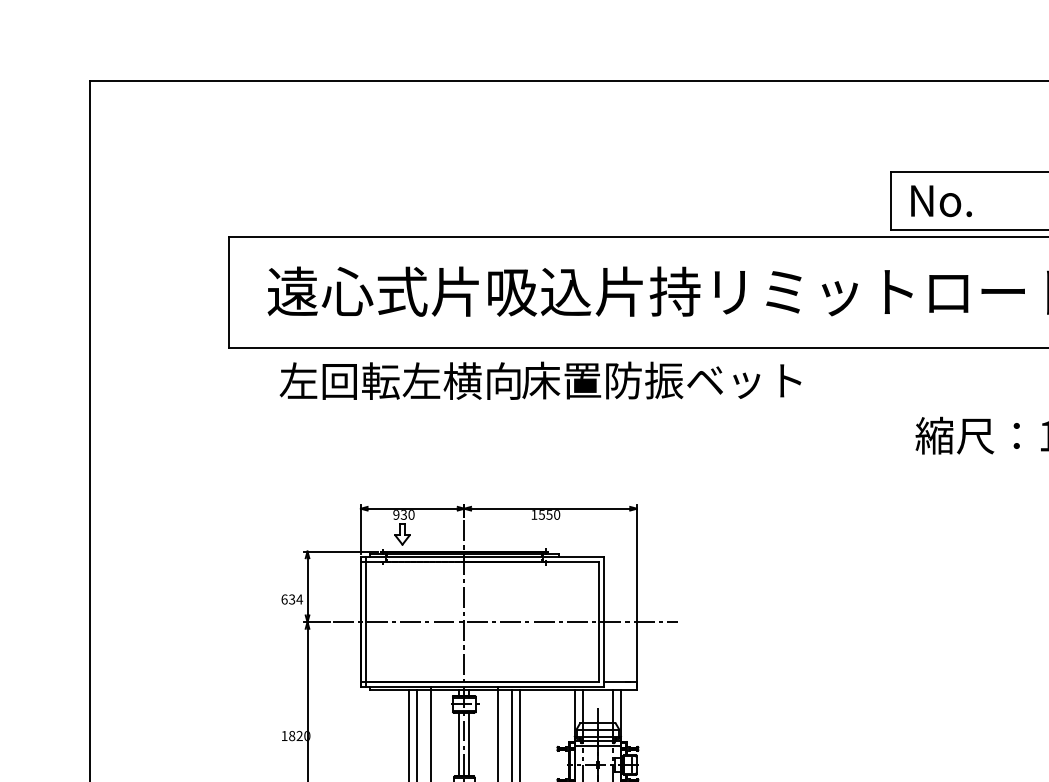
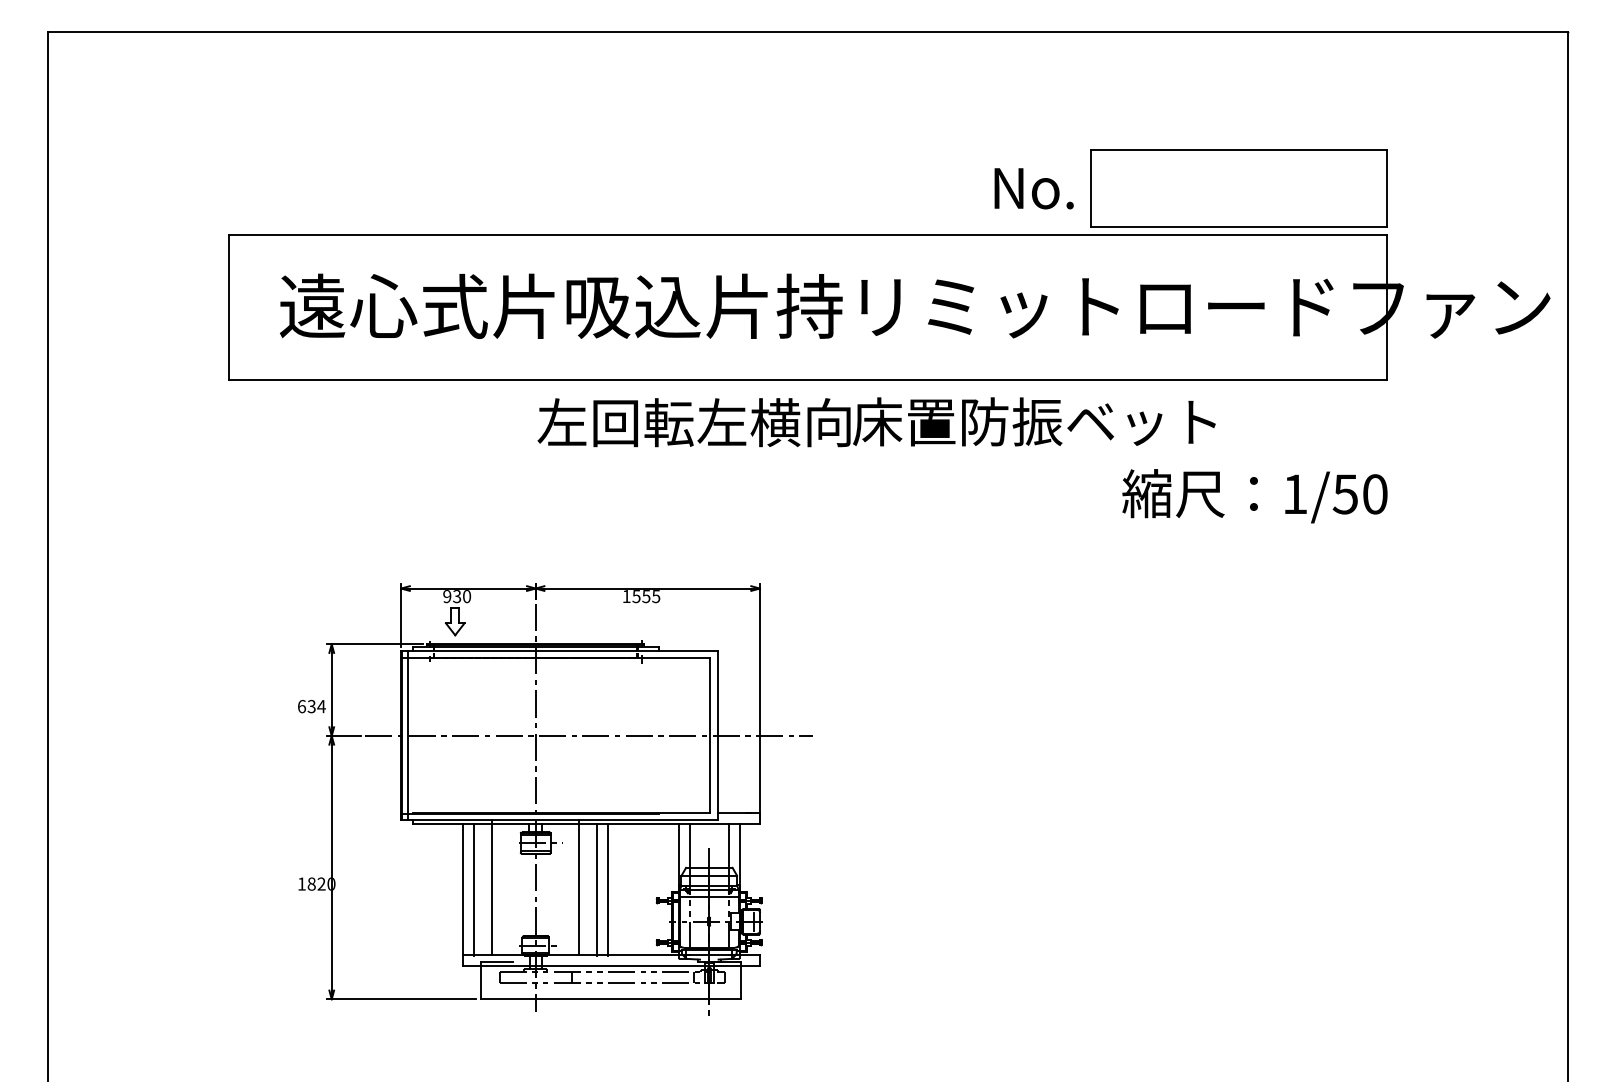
text: (941, 201) -> (1033, 188), moved
text: (540, 381) -> (876, 422), moved
text: (557, 514) -> (656, 596), 1550 -> 1555
line: (459, 744) -> (529, 894), removed
line: (469, 744) -> (542, 894), removed

